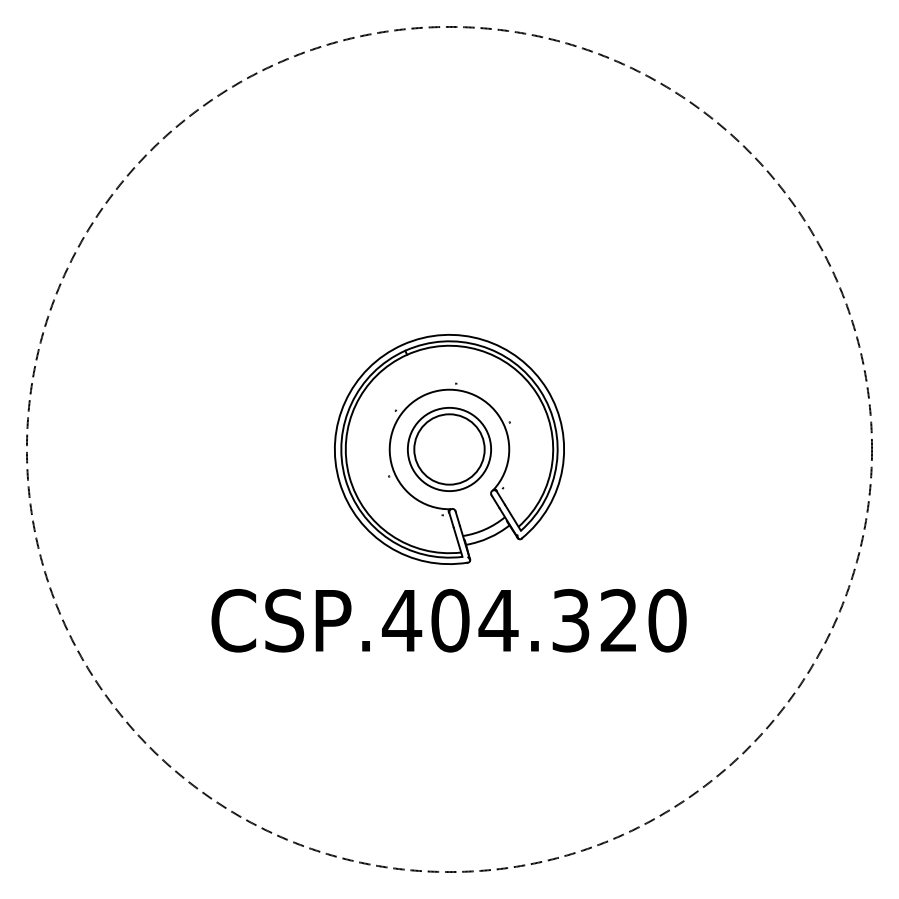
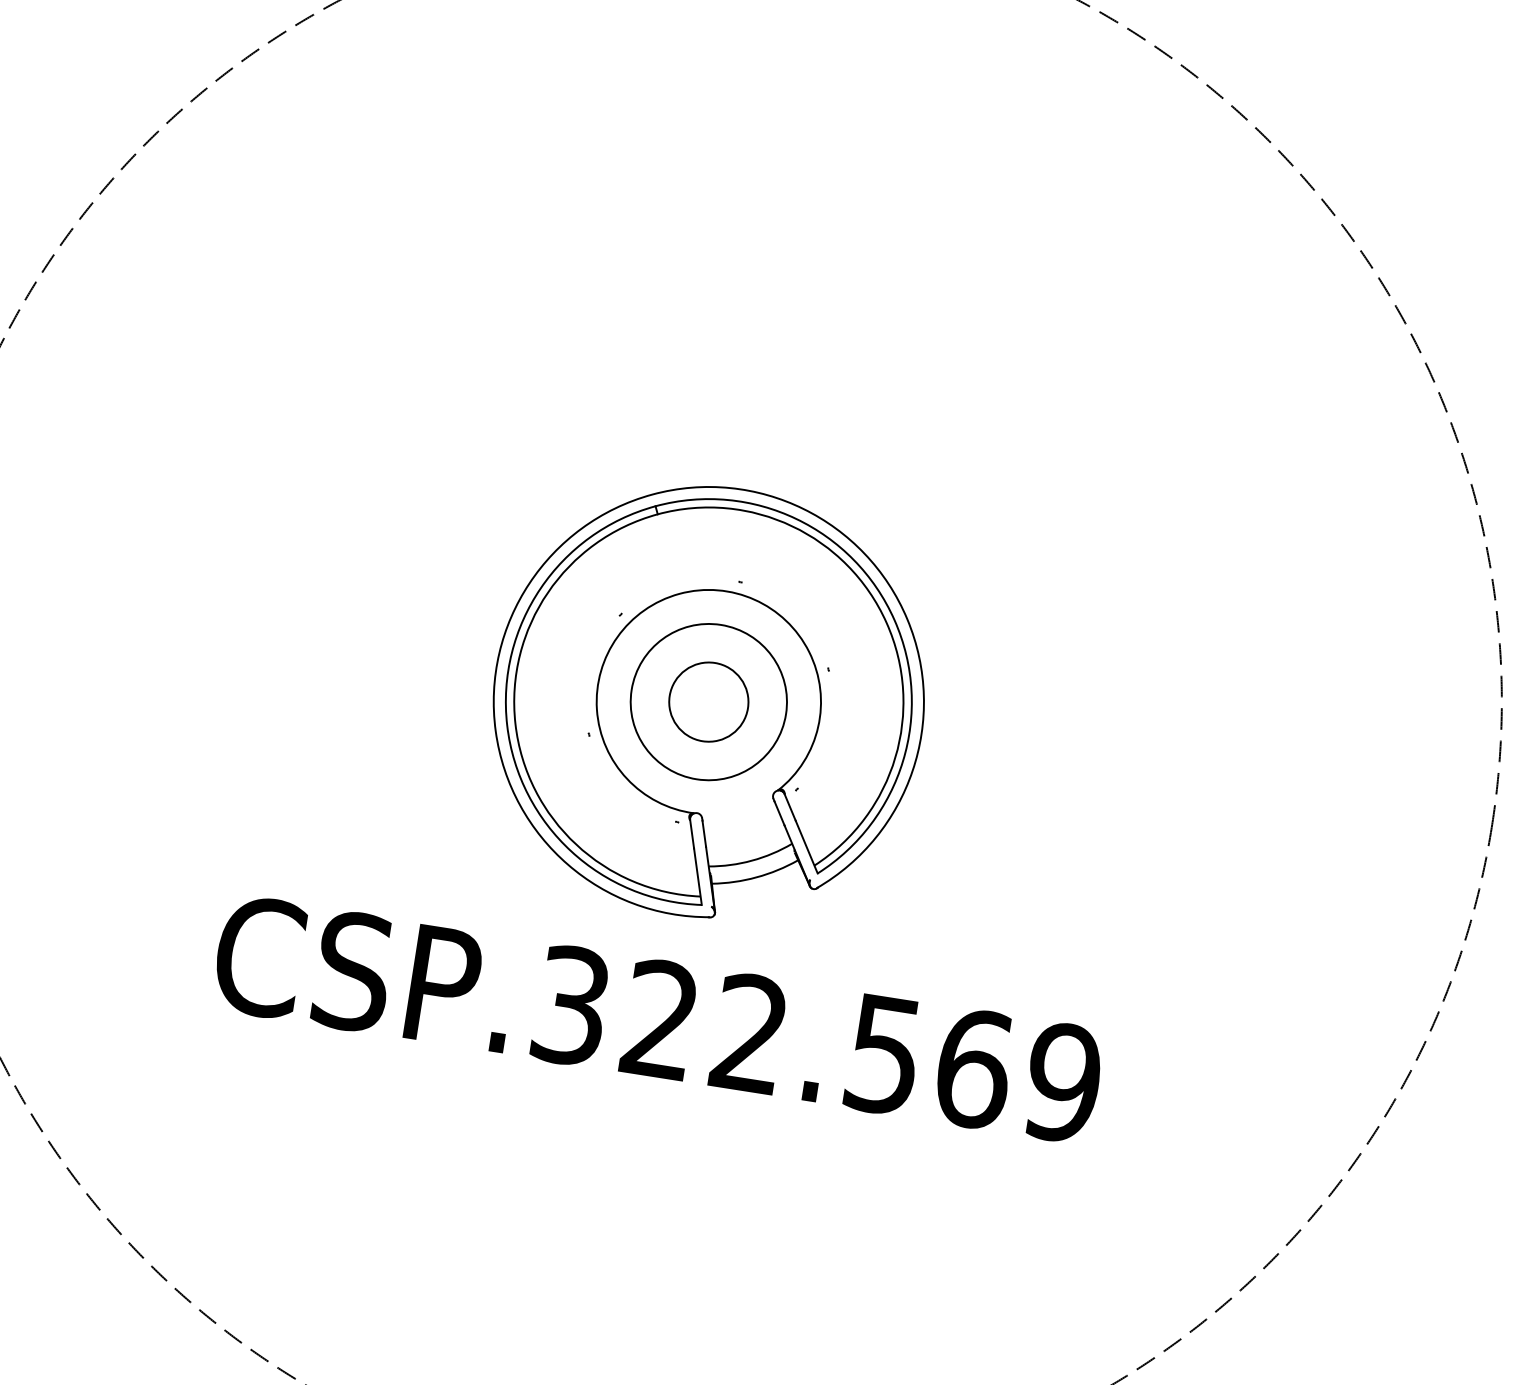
circle: (449, 449) -> (708, 702), size x0.6
text: (534, 620) -> (816, 1043), CSP.404.320 -> CSP.322.569

